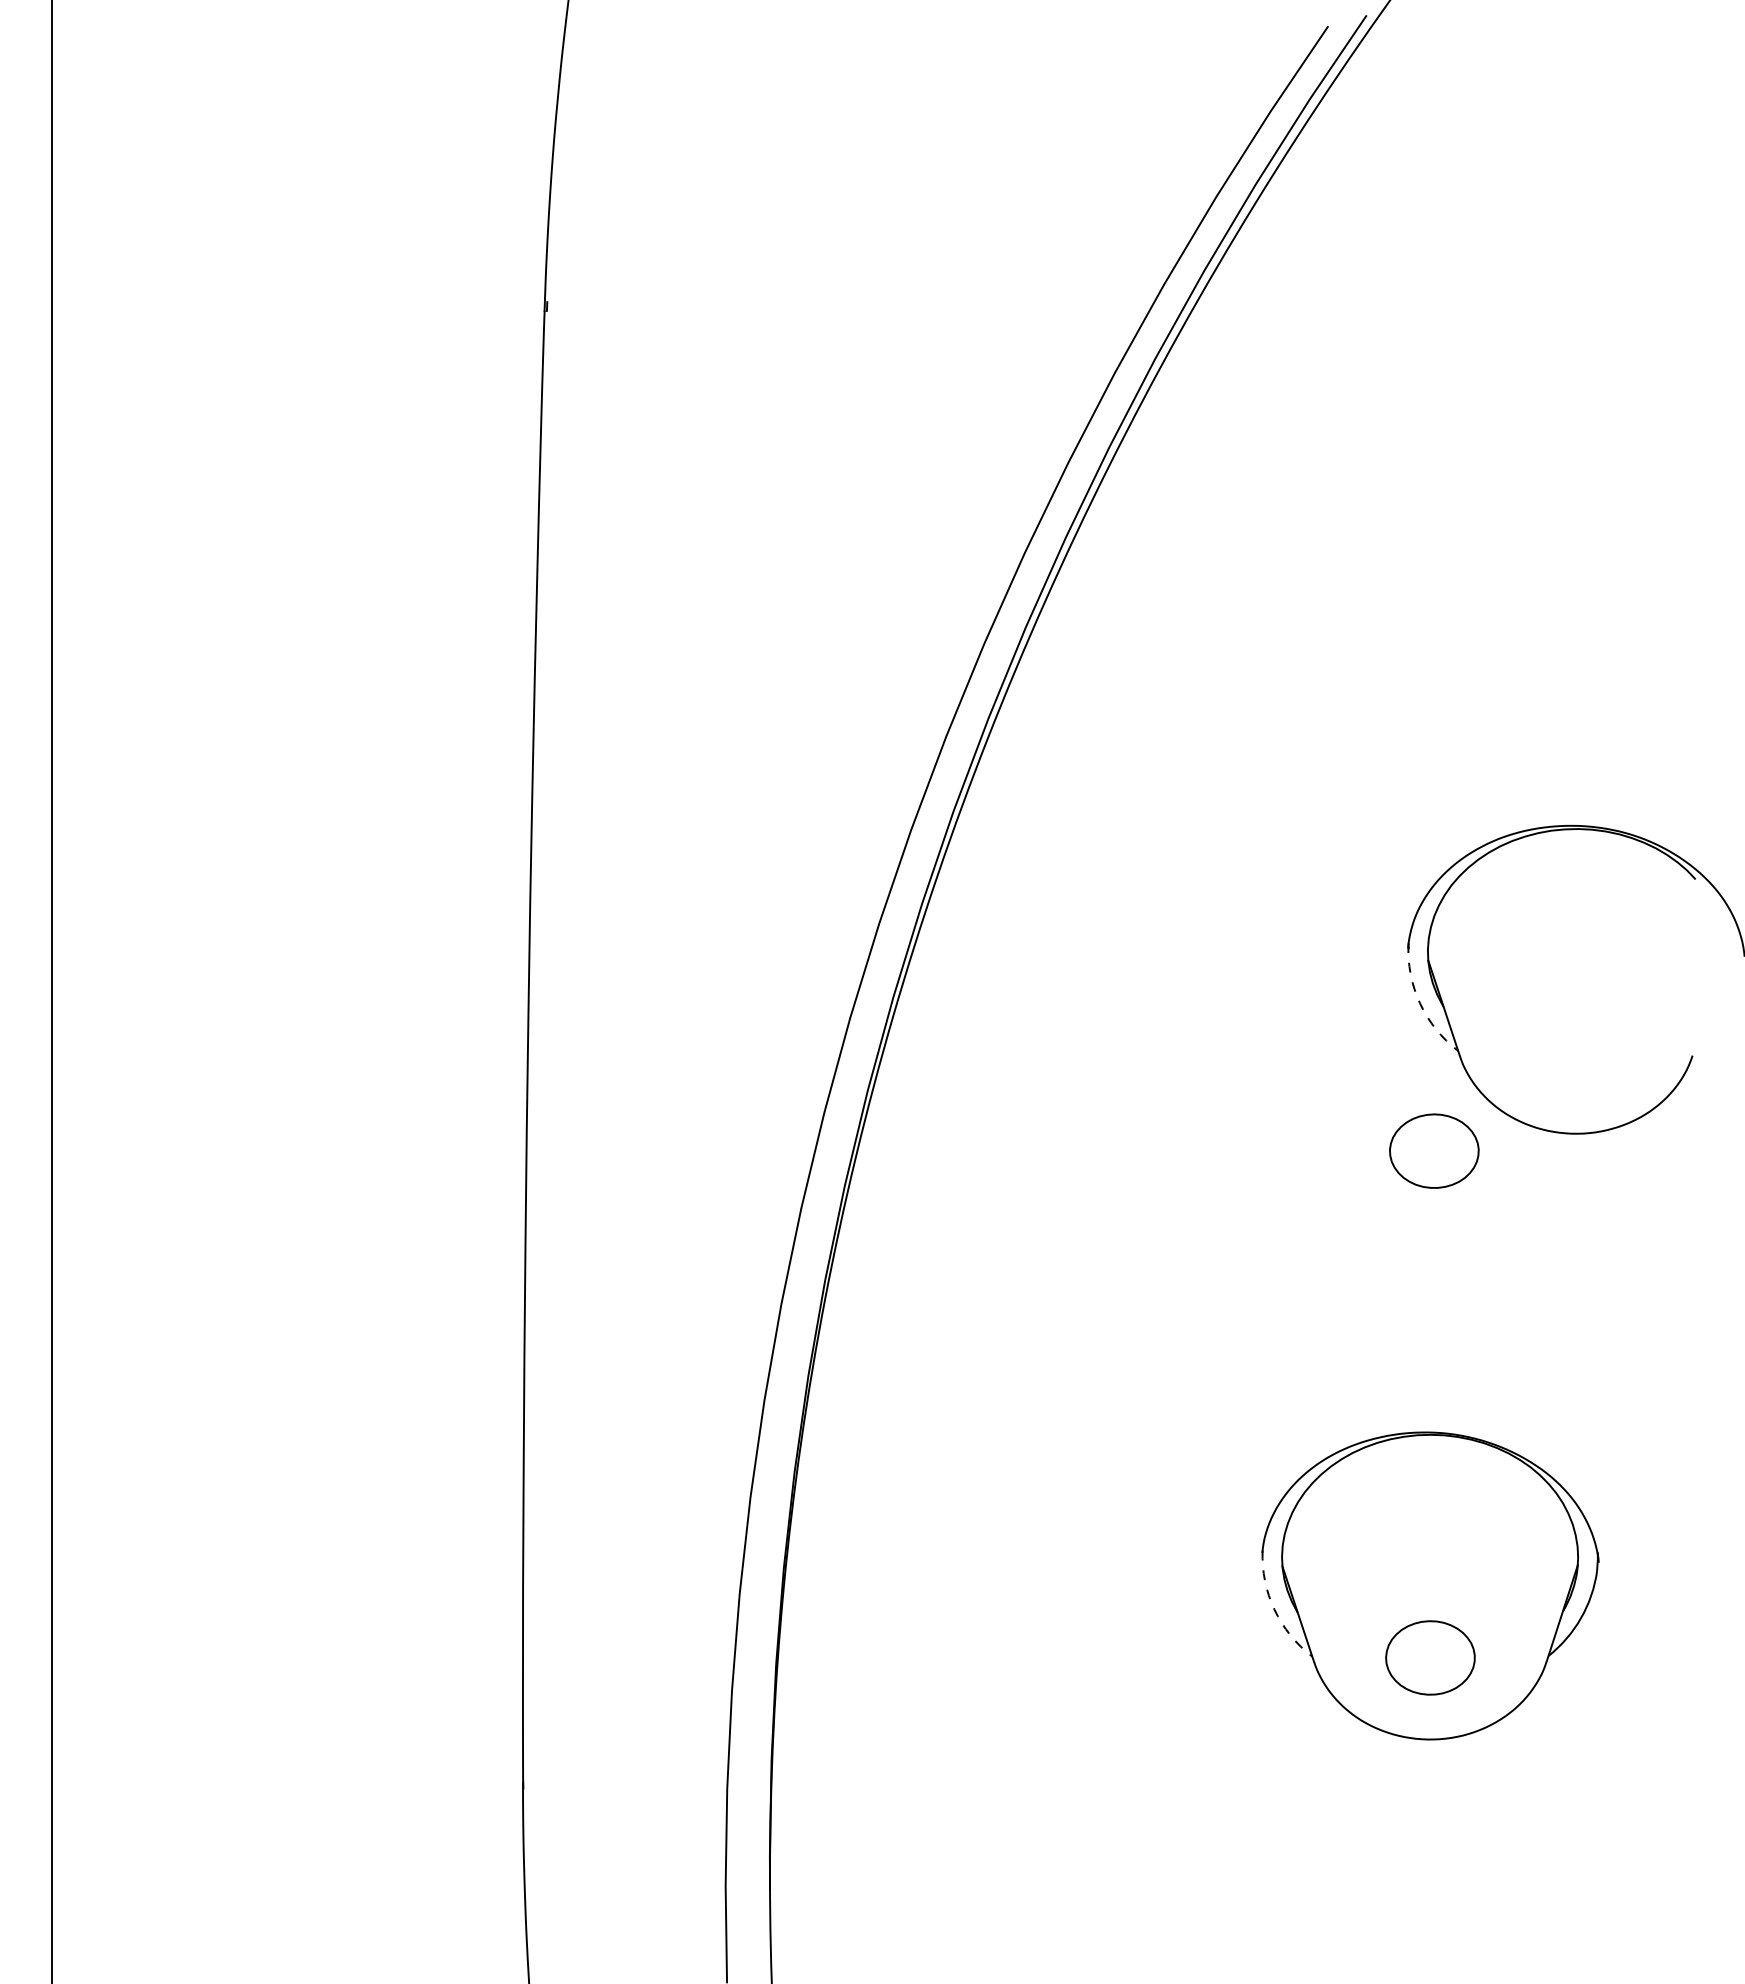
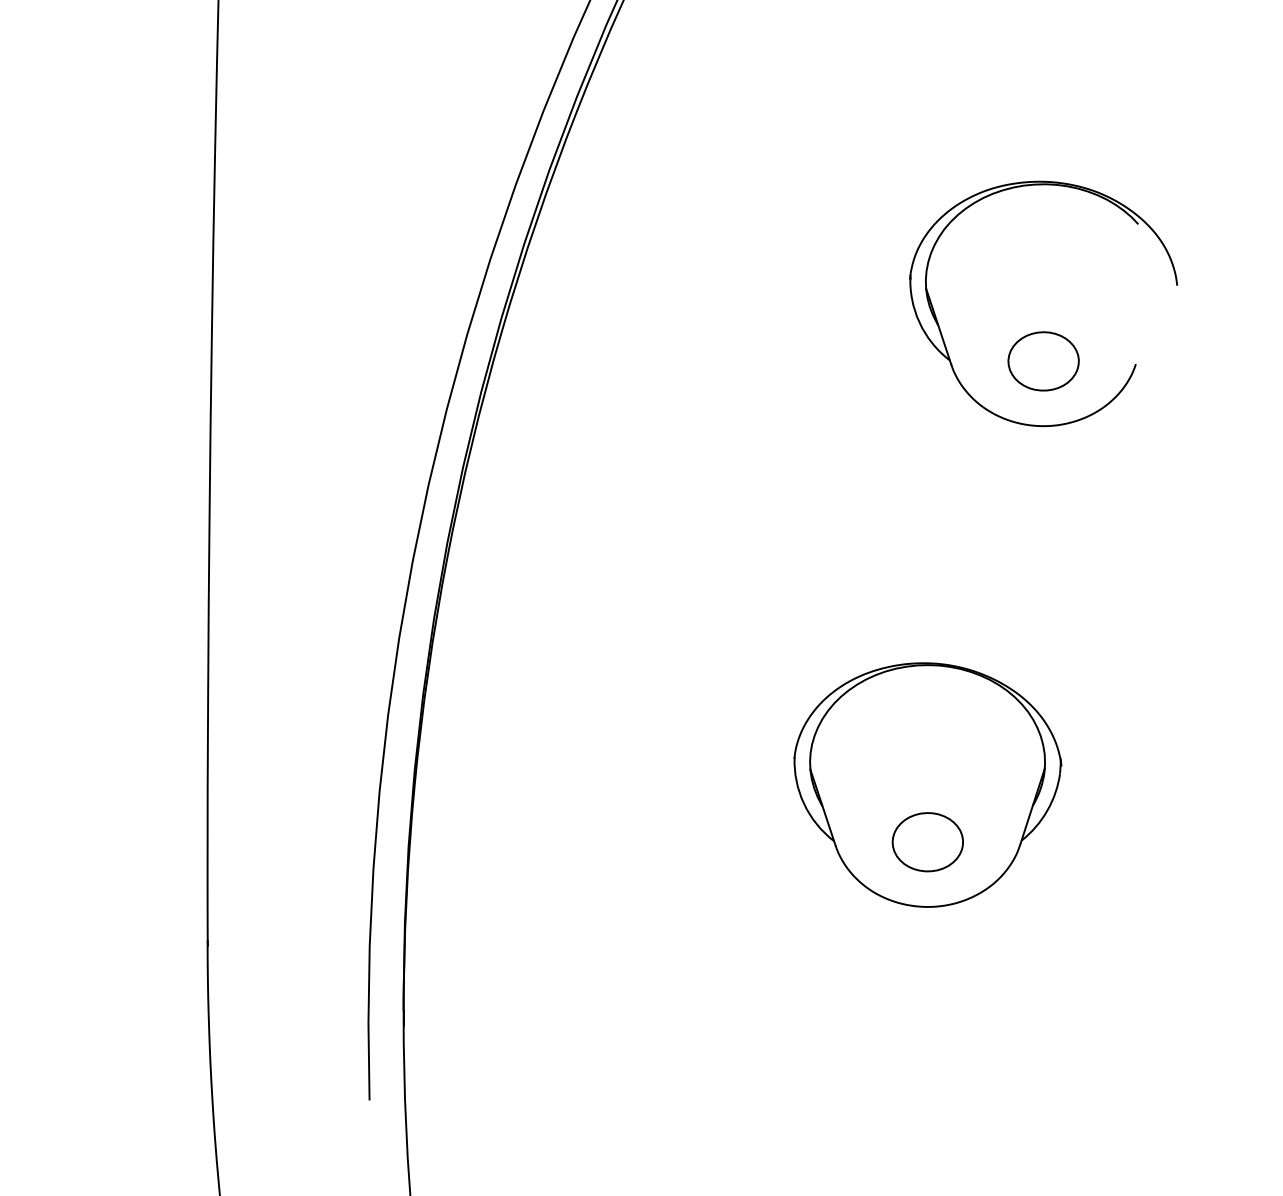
arc: (1419, 1003) -> (919, 322), dashed -> solid
part: (1434, 1150) -> (1043, 360), moved
arc: (1274, 1609) -> (804, 803), dashed -> solid

